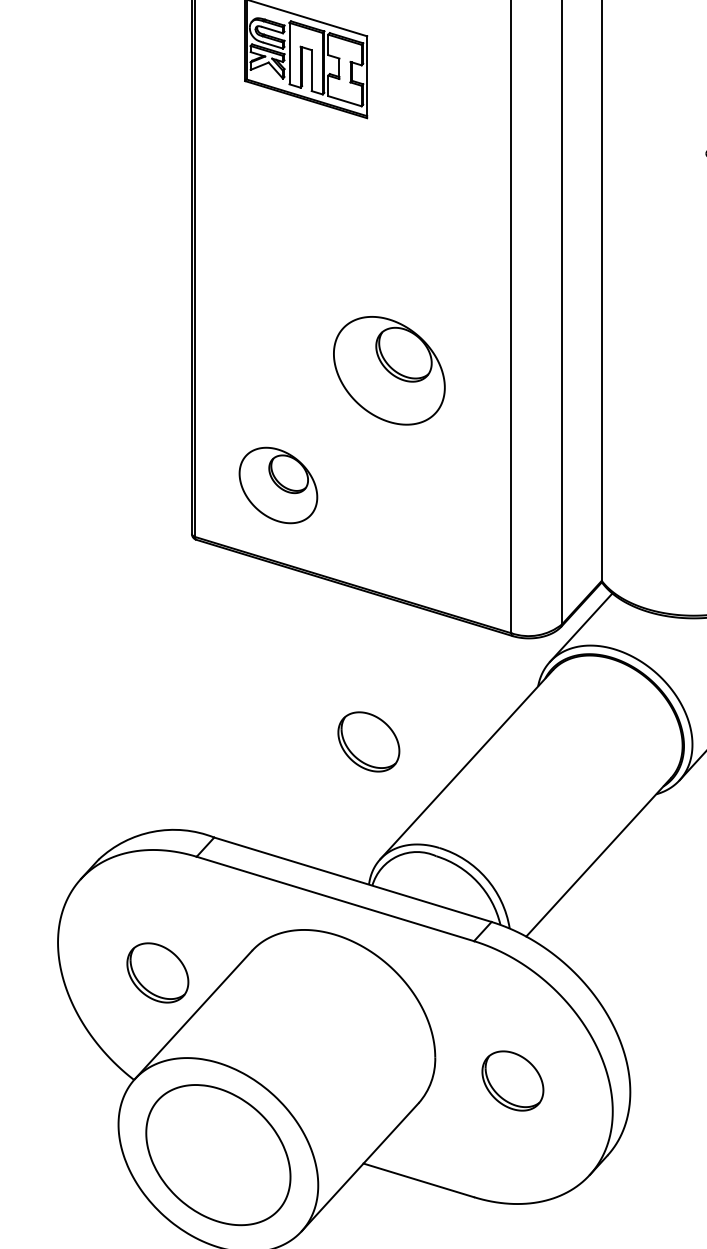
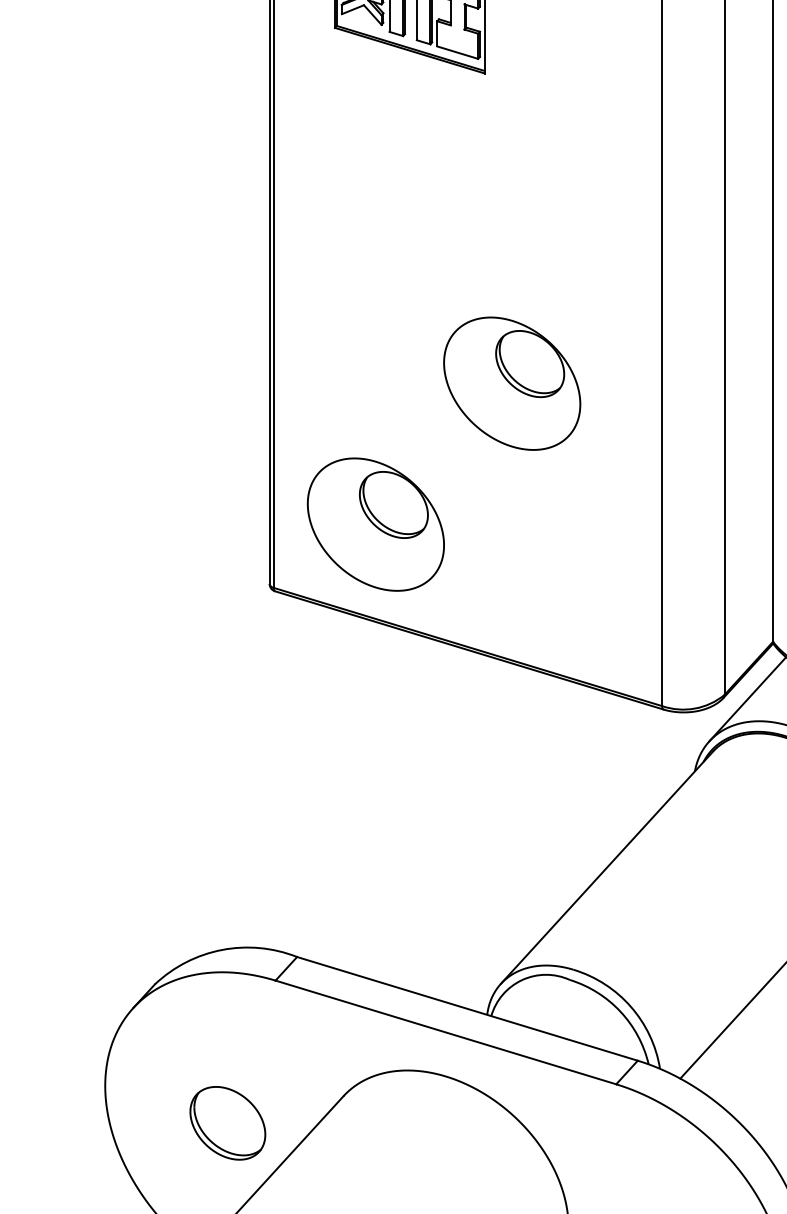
part: (278, 485) -> (376, 524), size x1.43
part: (368, 741) -> (486, 839), removed

